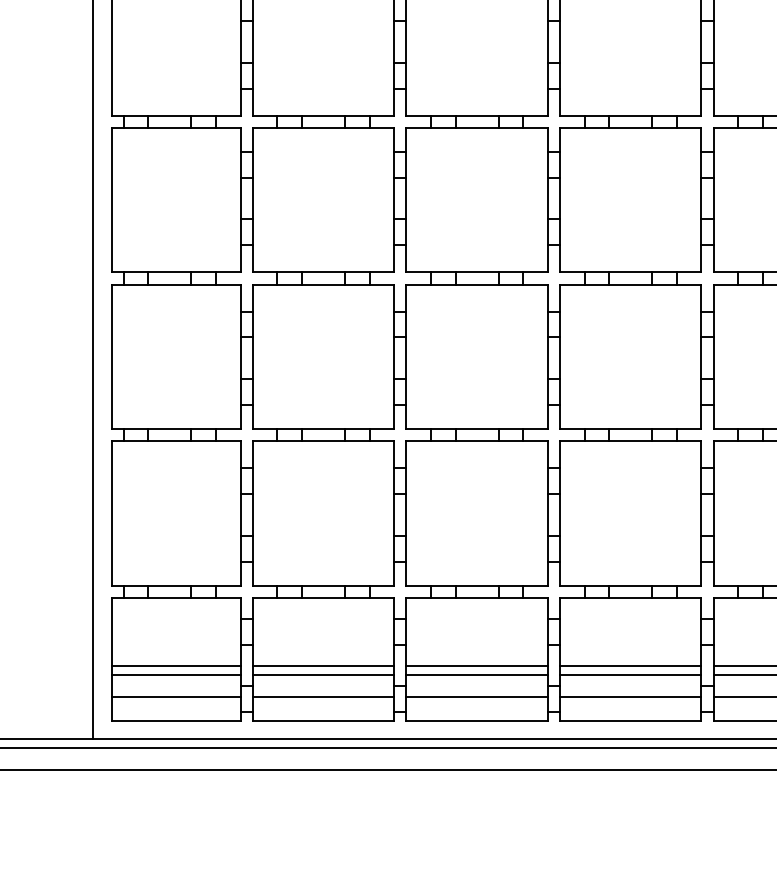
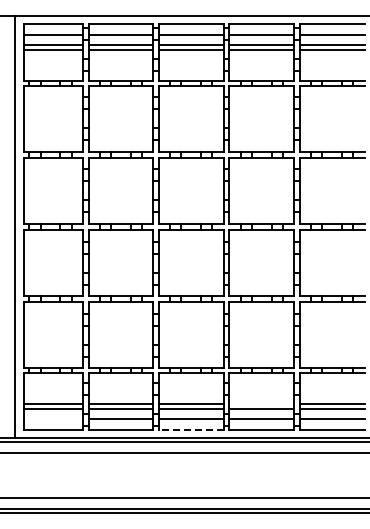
line: (630, 665) -> (261, 404), removed
line: (174, 696) -> (52, 418), removed
line: (475, 720) -> (190, 429), solid -> dashed

